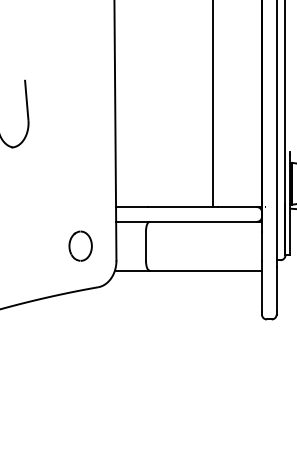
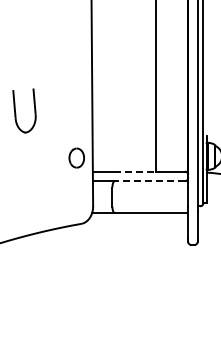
line: (181, 206) -> (135, 171), solid -> dashed
line: (202, 222) -> (149, 181), solid -> dashed
part: (80, 245) -> (76, 157), moved

